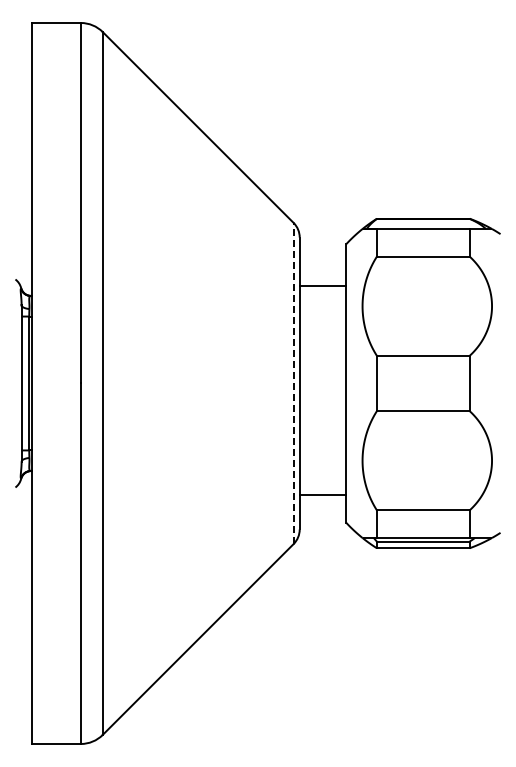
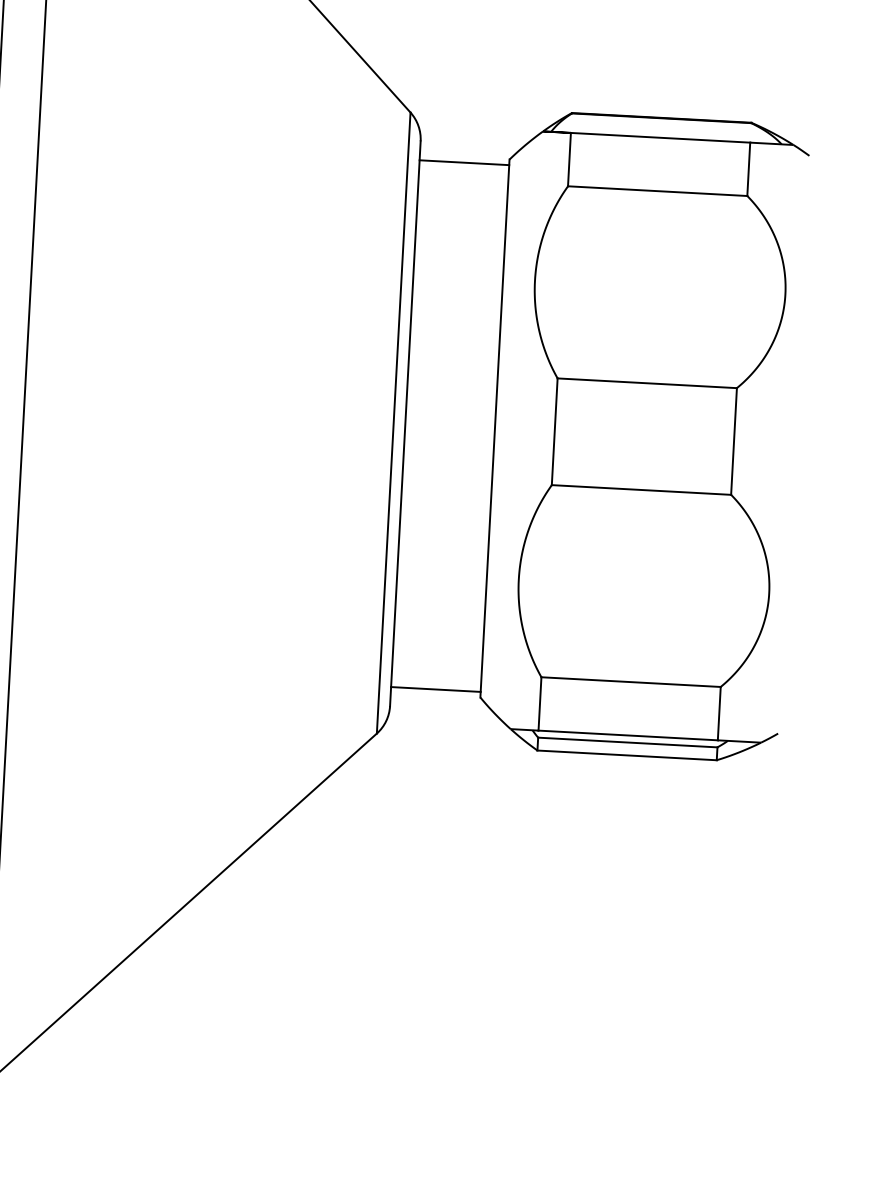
line: (322, 286) -> (463, 163), moved
line: (293, 383) -> (393, 423), dashed -> solid
line: (322, 494) -> (435, 689), moved

